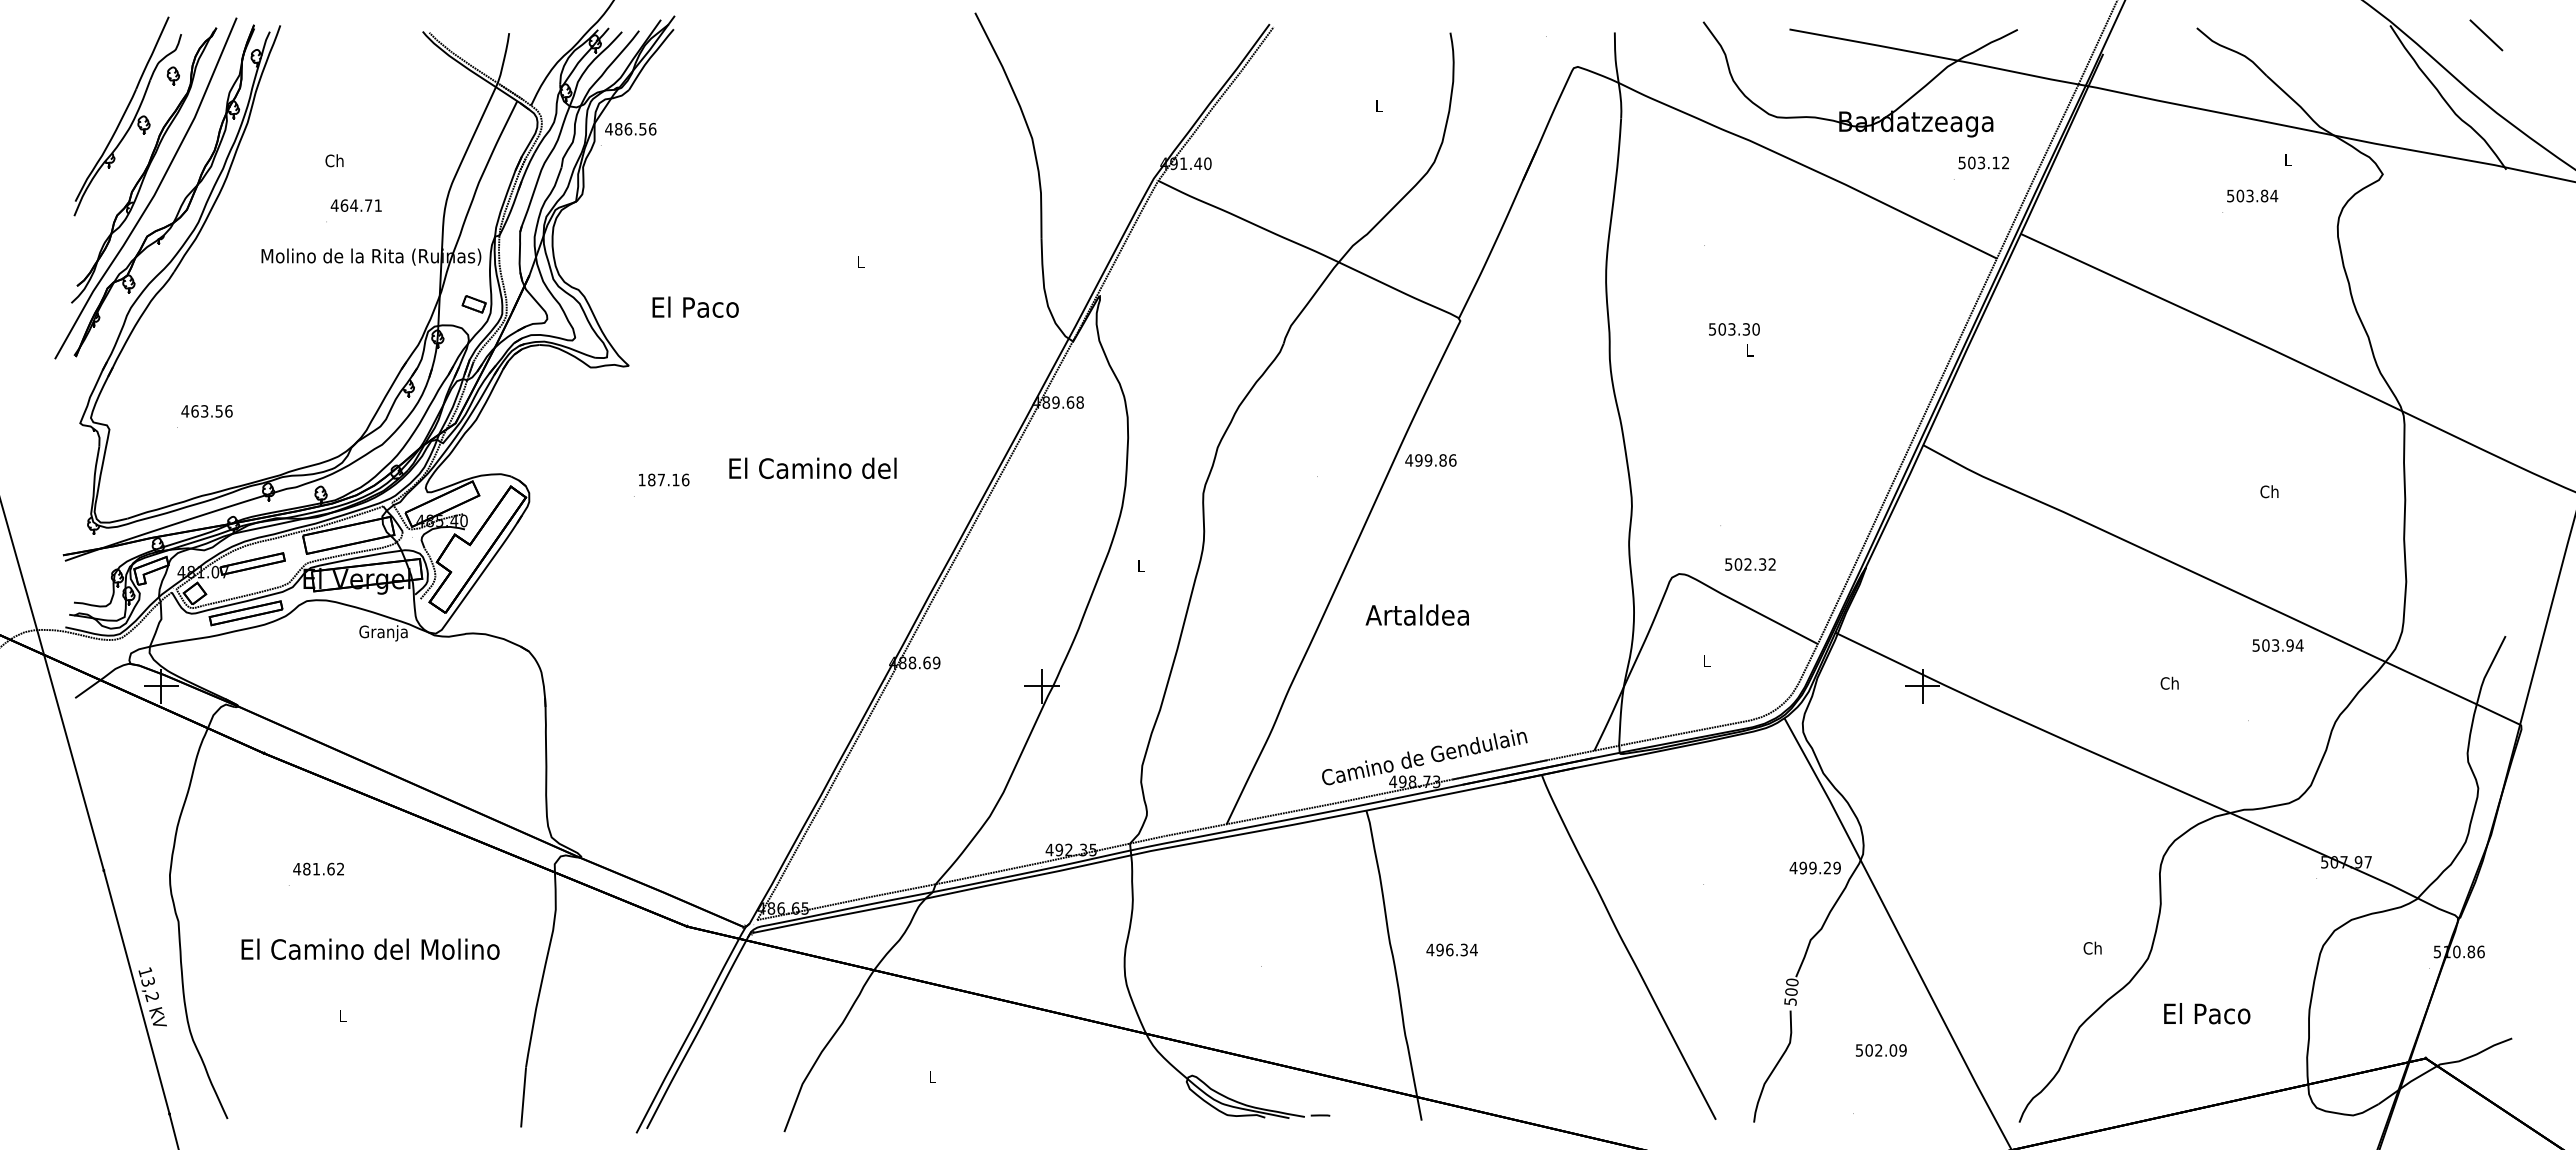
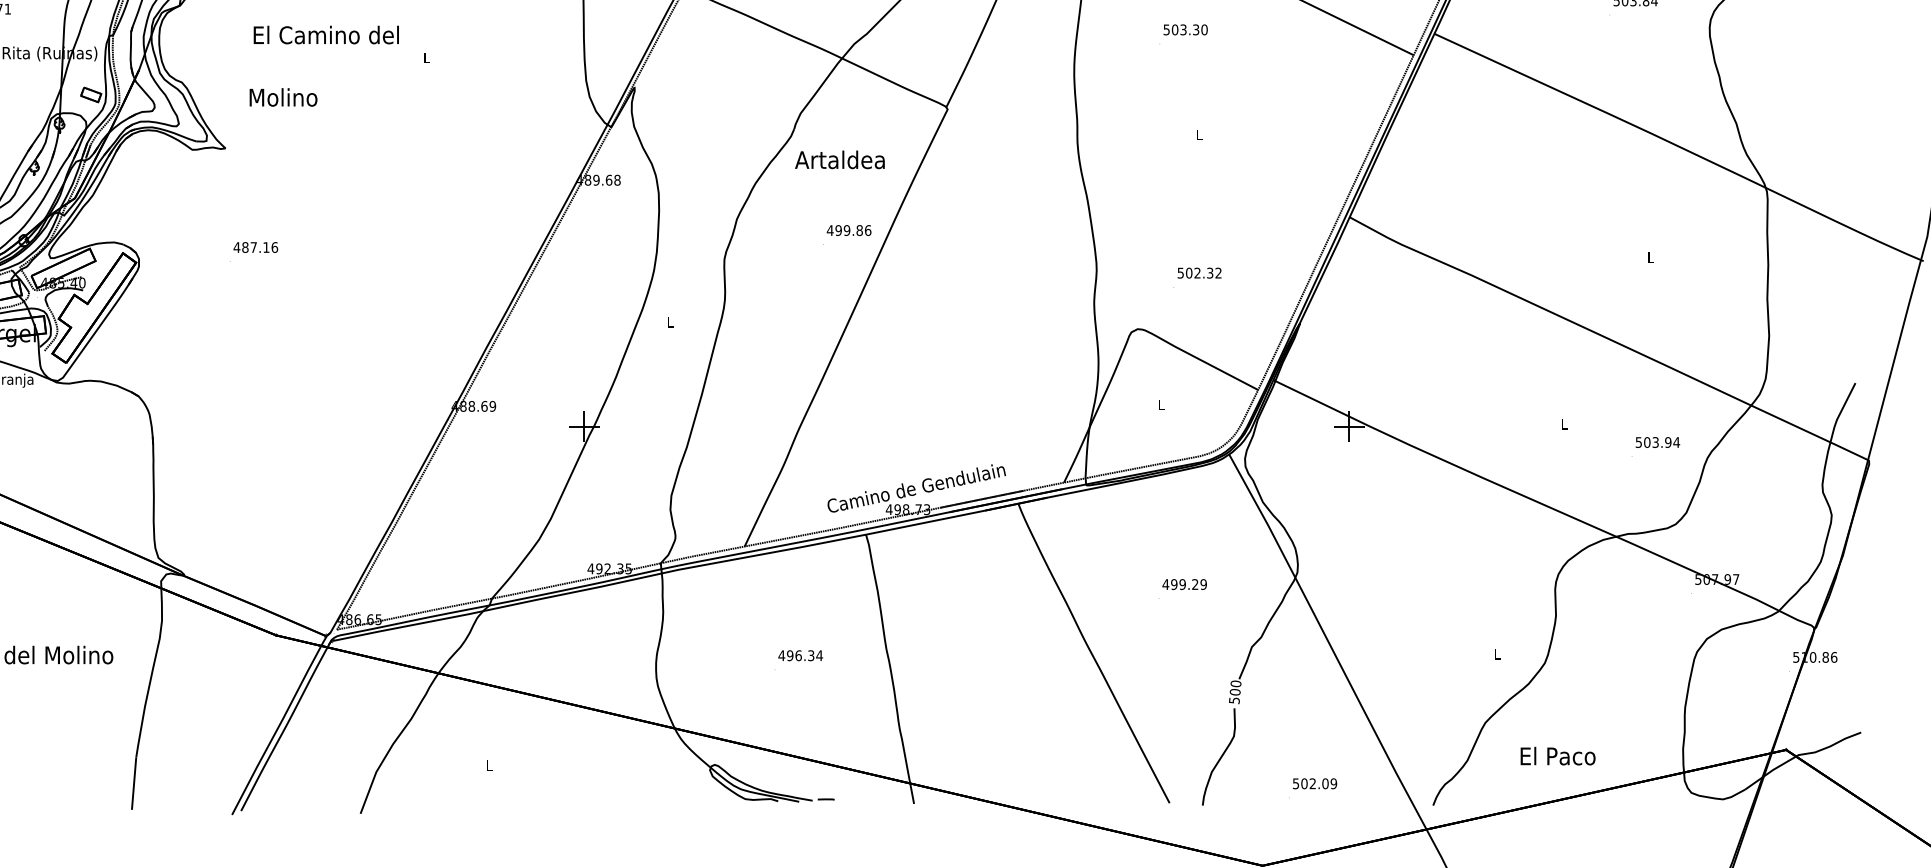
text: (695, 306) -> (283, 96), El Paco -> Molino
text: (1734, 329) -> (1185, 29), moved
text: (1430, 460) -> (848, 230), moved
text: (812, 468) -> (325, 35), moved
text: (642, 479) -> (237, 247), 187.16 -> 487.16
text: (2269, 491) -> (1650, 257), Ch -> L
text: (1750, 564) -> (1199, 273), moved
text: (1416, 614) -> (839, 159), moved
text: (2277, 645) -> (1657, 442), moved
text: (2169, 682) -> (1563, 423), Ch -> L
text: (1814, 867) -> (1184, 584), moved
text: (2092, 947) -> (1496, 653), Ch -> L
text: (1451, 949) -> (800, 655), moved
text: (2207, 1013) -> (1558, 756), moved
text: (1881, 1050) -> (1315, 783), moved

